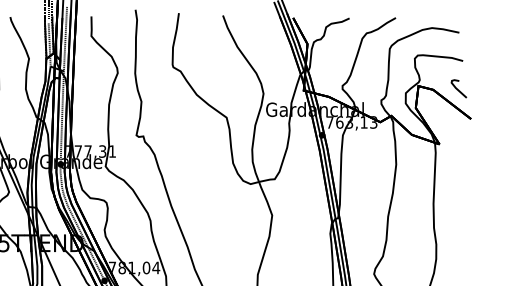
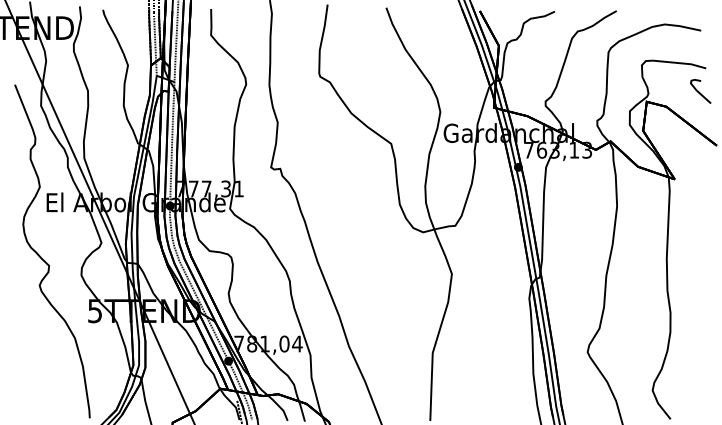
curve: (458, 88) -> (699, 91), moved

